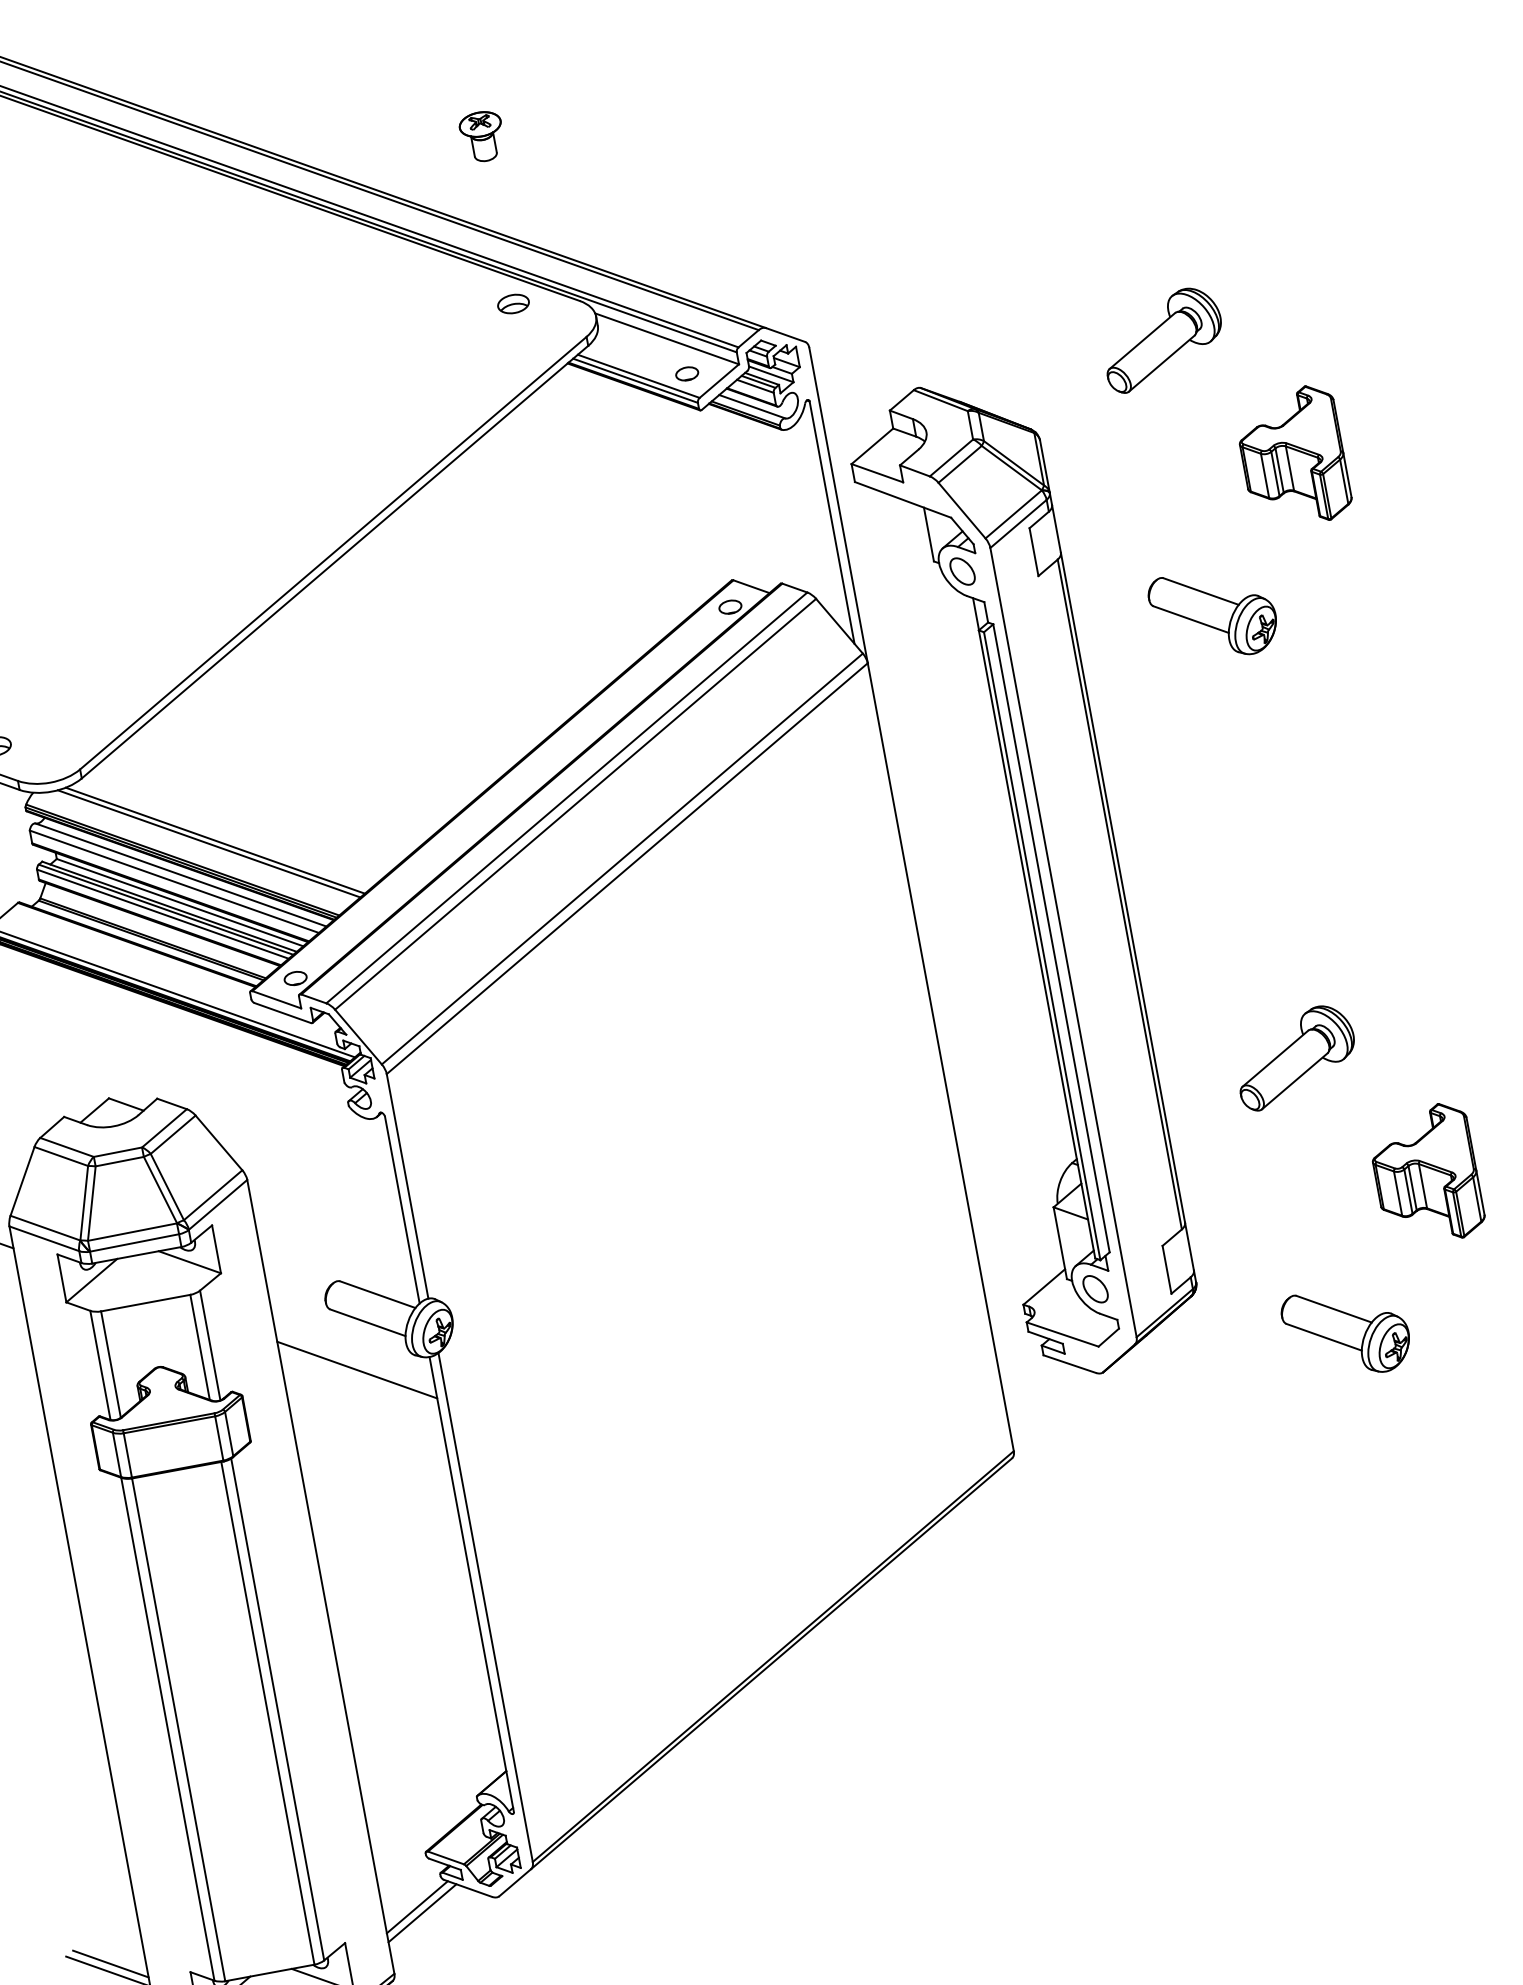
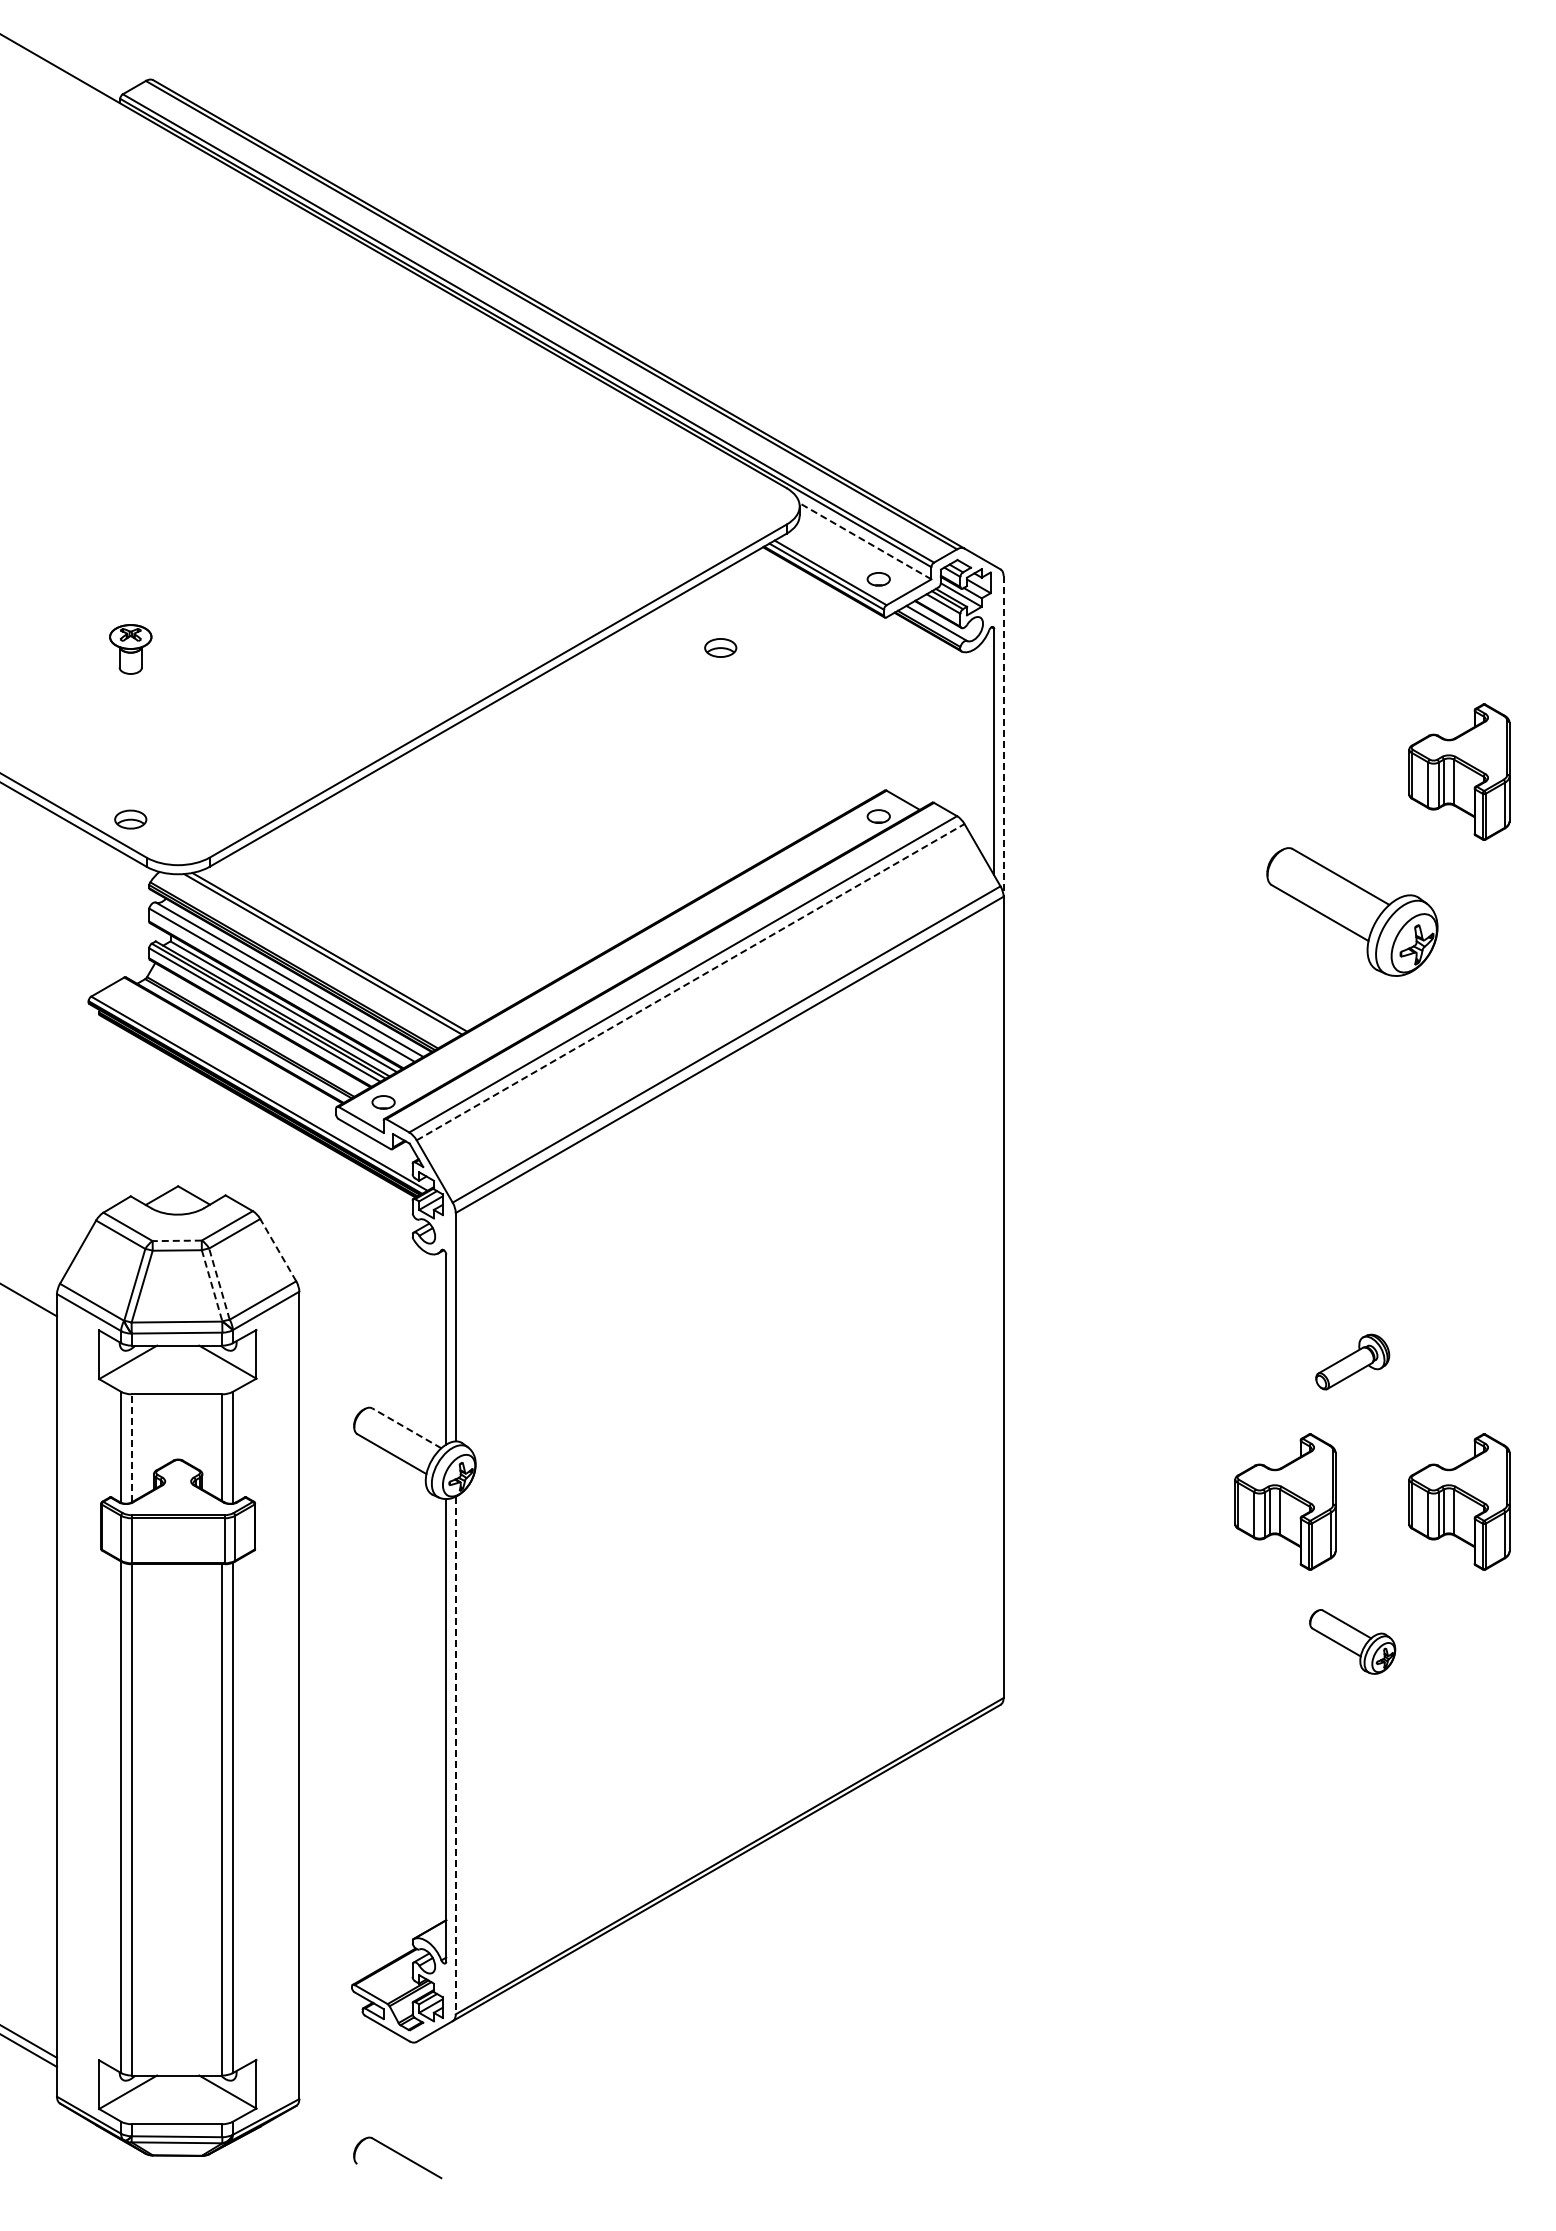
part: (482, 136) -> (720, 308), removed
part: (513, 303) -> (720, 647), moved
line: (666, 338) -> (864, 540), solid -> dashed
part: (1162, 338) -> (1352, 631), removed
line: (838, 505) -> (1003, 736), solid -> dashed
part: (1213, 614) -> (1352, 911), size x1.4
line: (576, 803) -> (691, 981), solid -> dashed
part: (1024, 878) -> (1118, 1136), removed
part: (1295, 1056) -> (1352, 1361), size x0.6
line: (219, 1143) -> (278, 1250), solid -> dashed
line: (118, 1151) -> (177, 1240), solid -> dashed
line: (167, 1186) -> (219, 1283), solid -> dashed
line: (160, 1190) -> (212, 1286), solid -> dashed
part: (1255, 1206) -> (1285, 1501), added
line: (377, 1294) -> (406, 1428), solid -> dashed
part: (1346, 1331) -> (1352, 1641), size x0.7
line: (110, 1363) -> (131, 1447), solid -> dashed
line: (356, 1369) -> (372, 1498), removed
line: (485, 1607) -> (455, 1755), solid -> dashed
line: (416, 1907) -> (333, 2037), removed
line: (421, 1913) -> (337, 2044), removed

